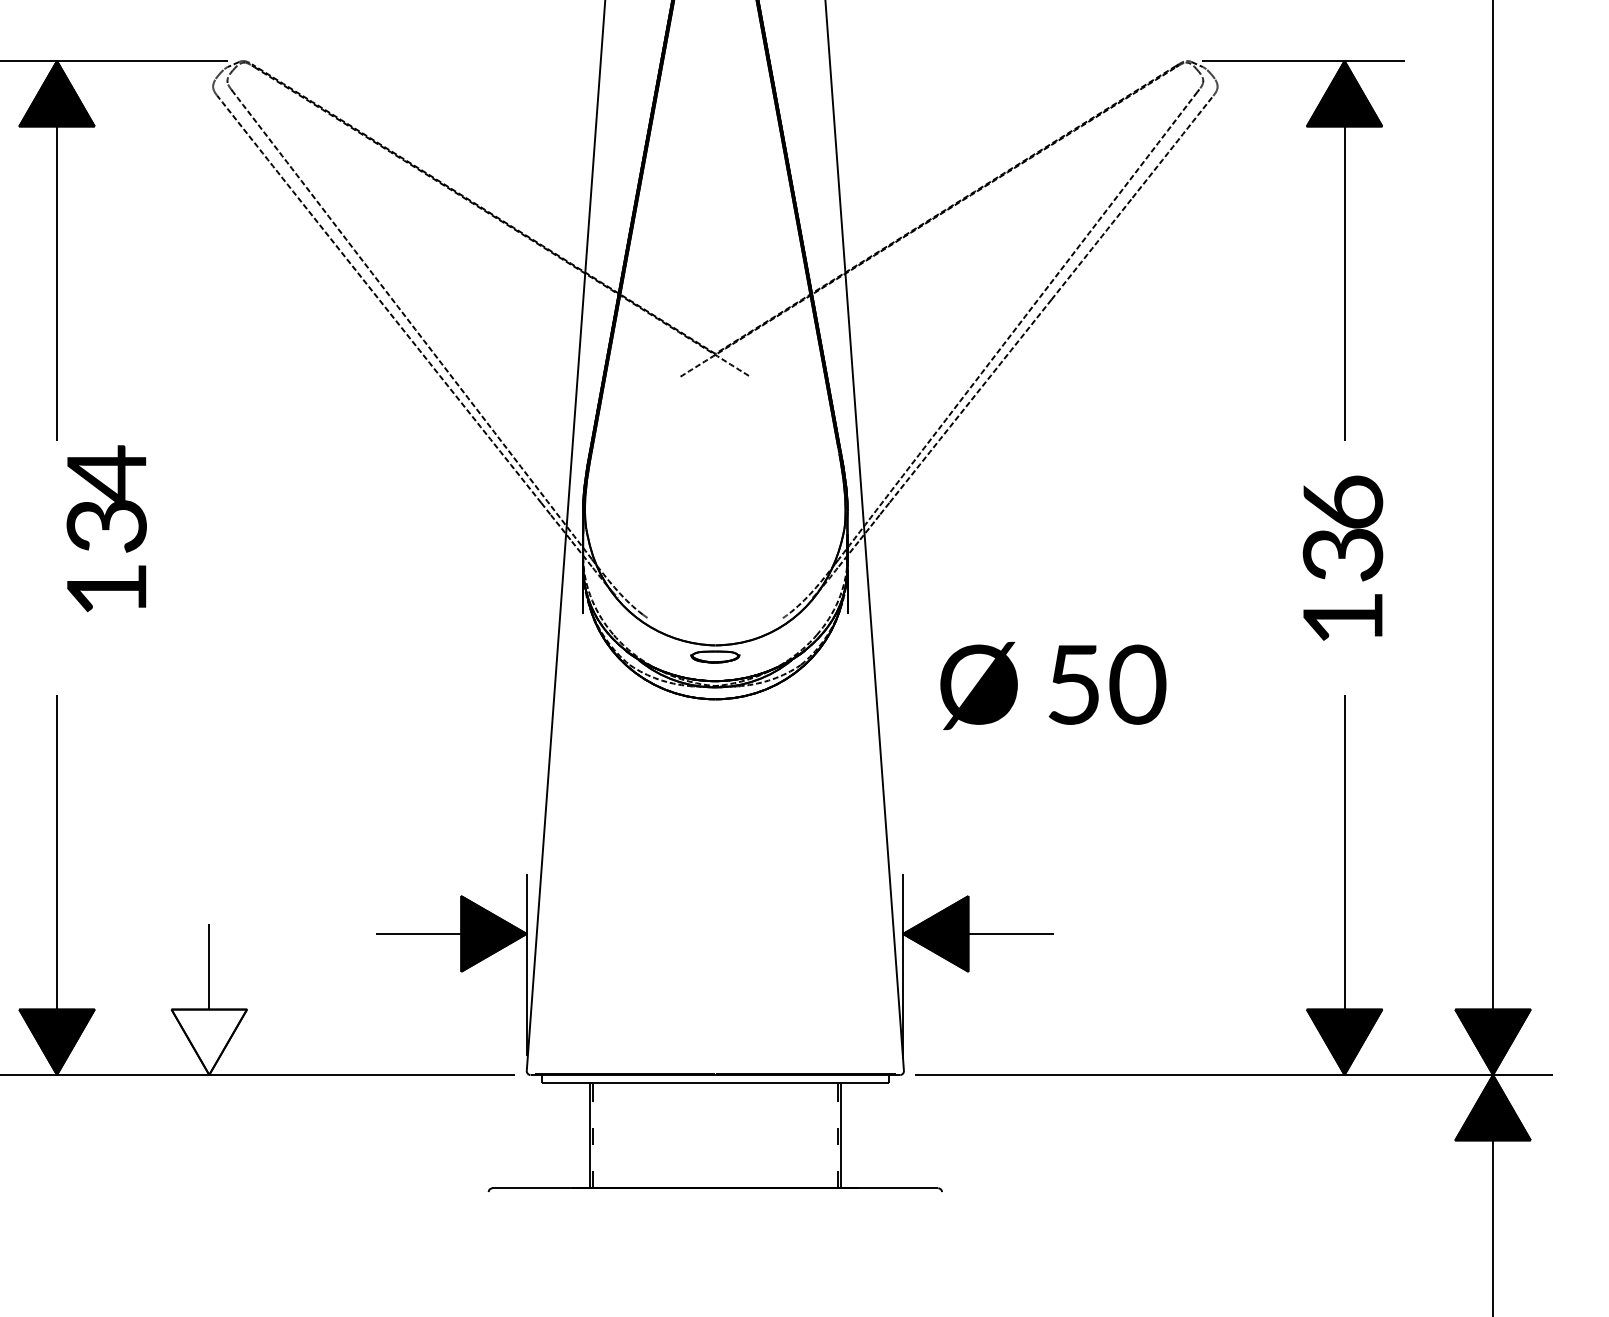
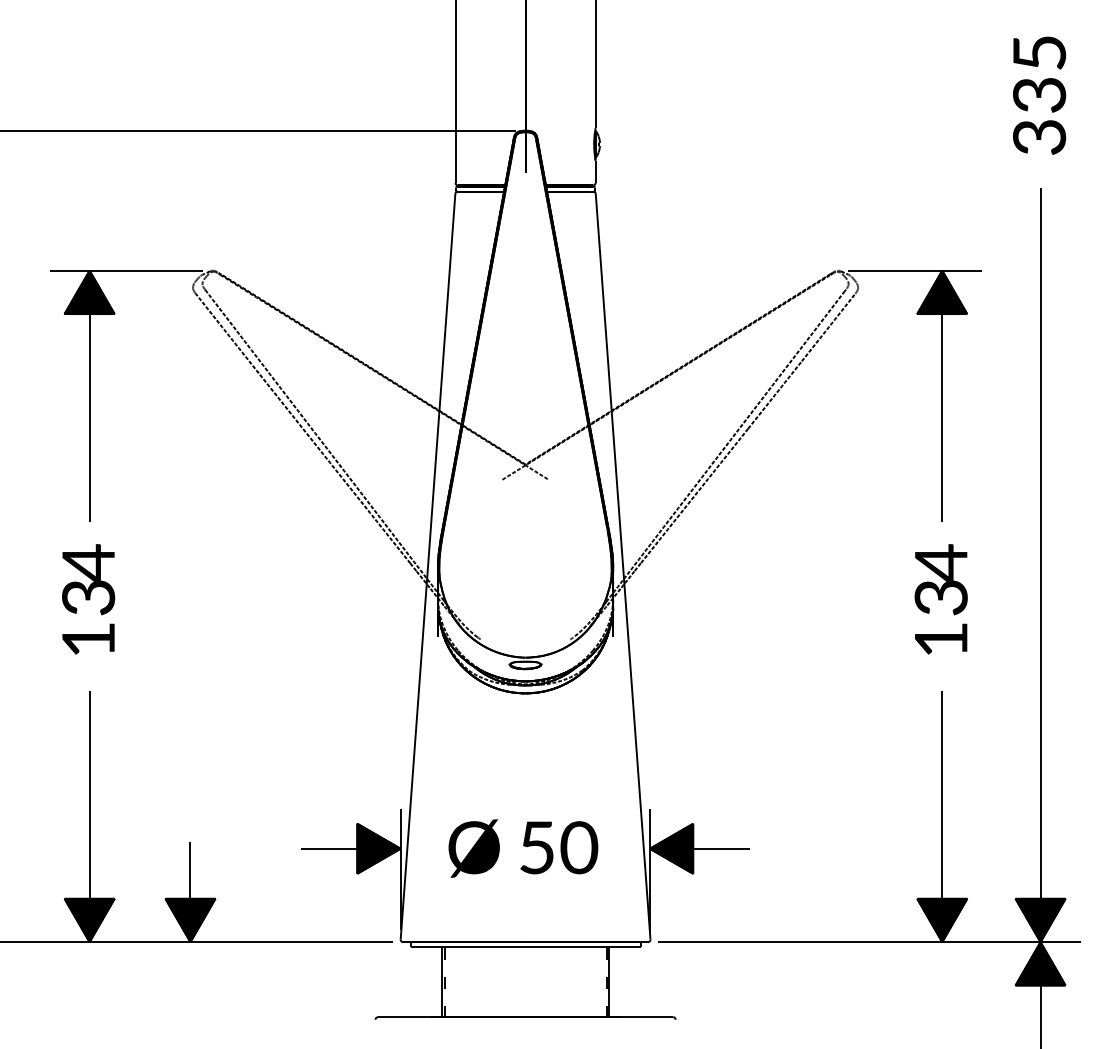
text: (1343, 501) -> (941, 562), 6 -> 4
text: (106, 528) -> (88, 599), moved
text: (1053, 685) -> (523, 848), moved
fill: (209, 1042) -> (190, 920), added

